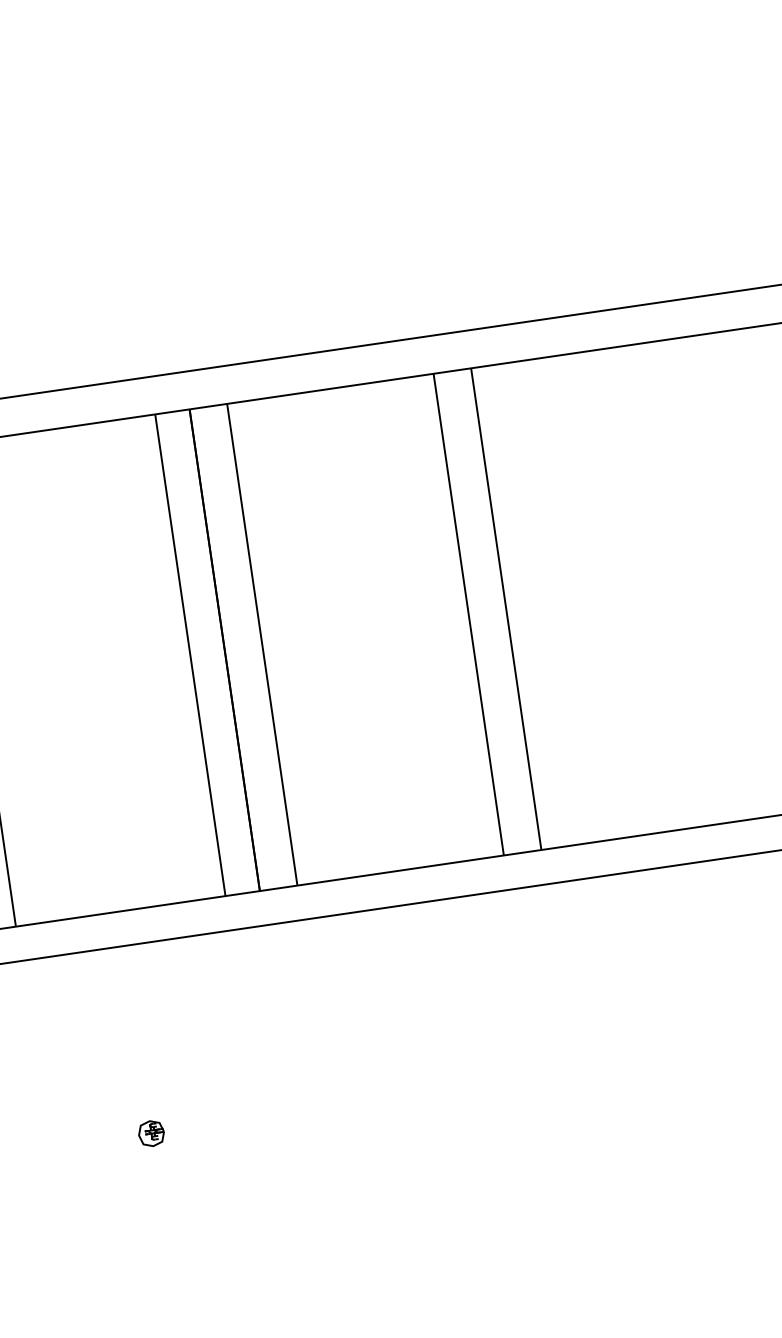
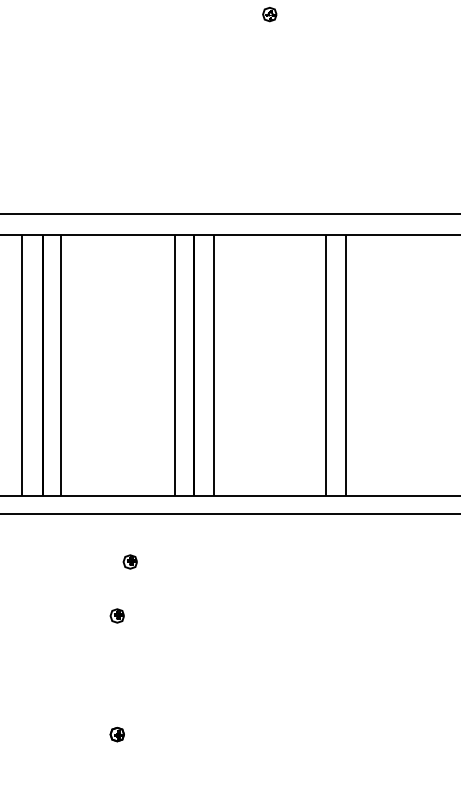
part: (159, 1029) -> (129, 561), added

